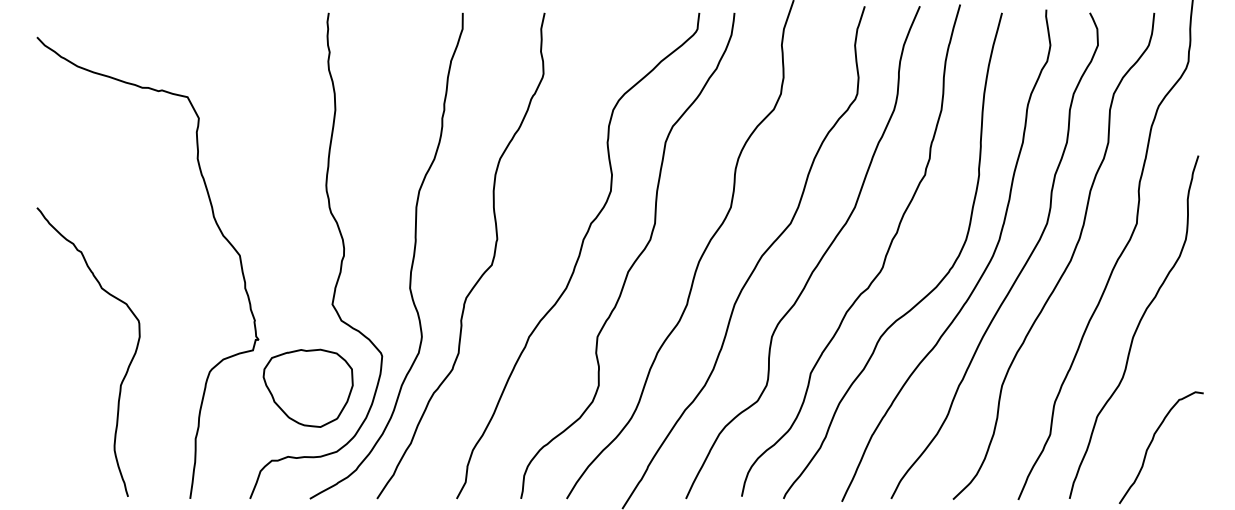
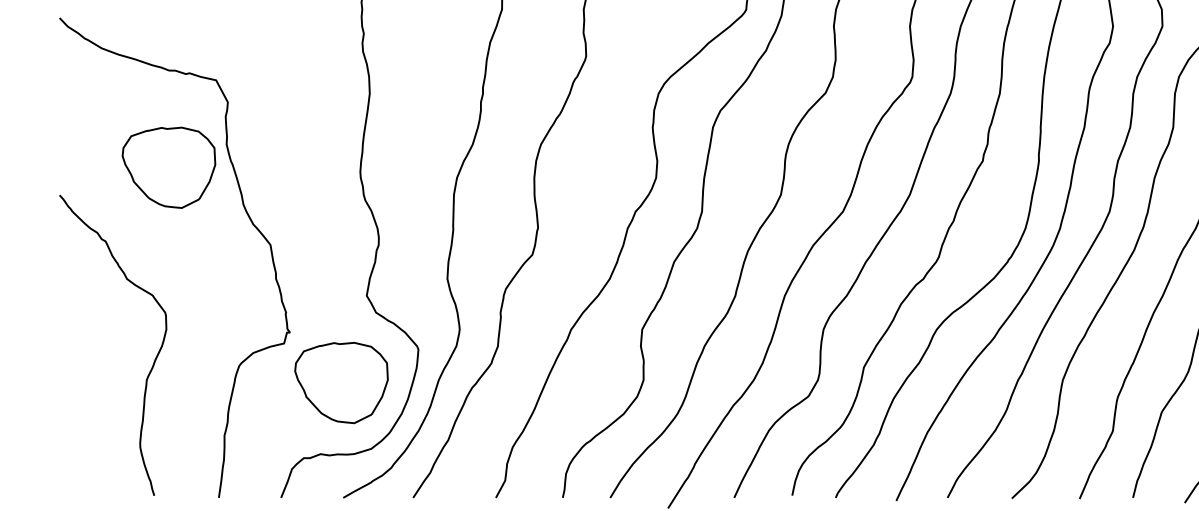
part: (141, 180) -> (168, 166), added

